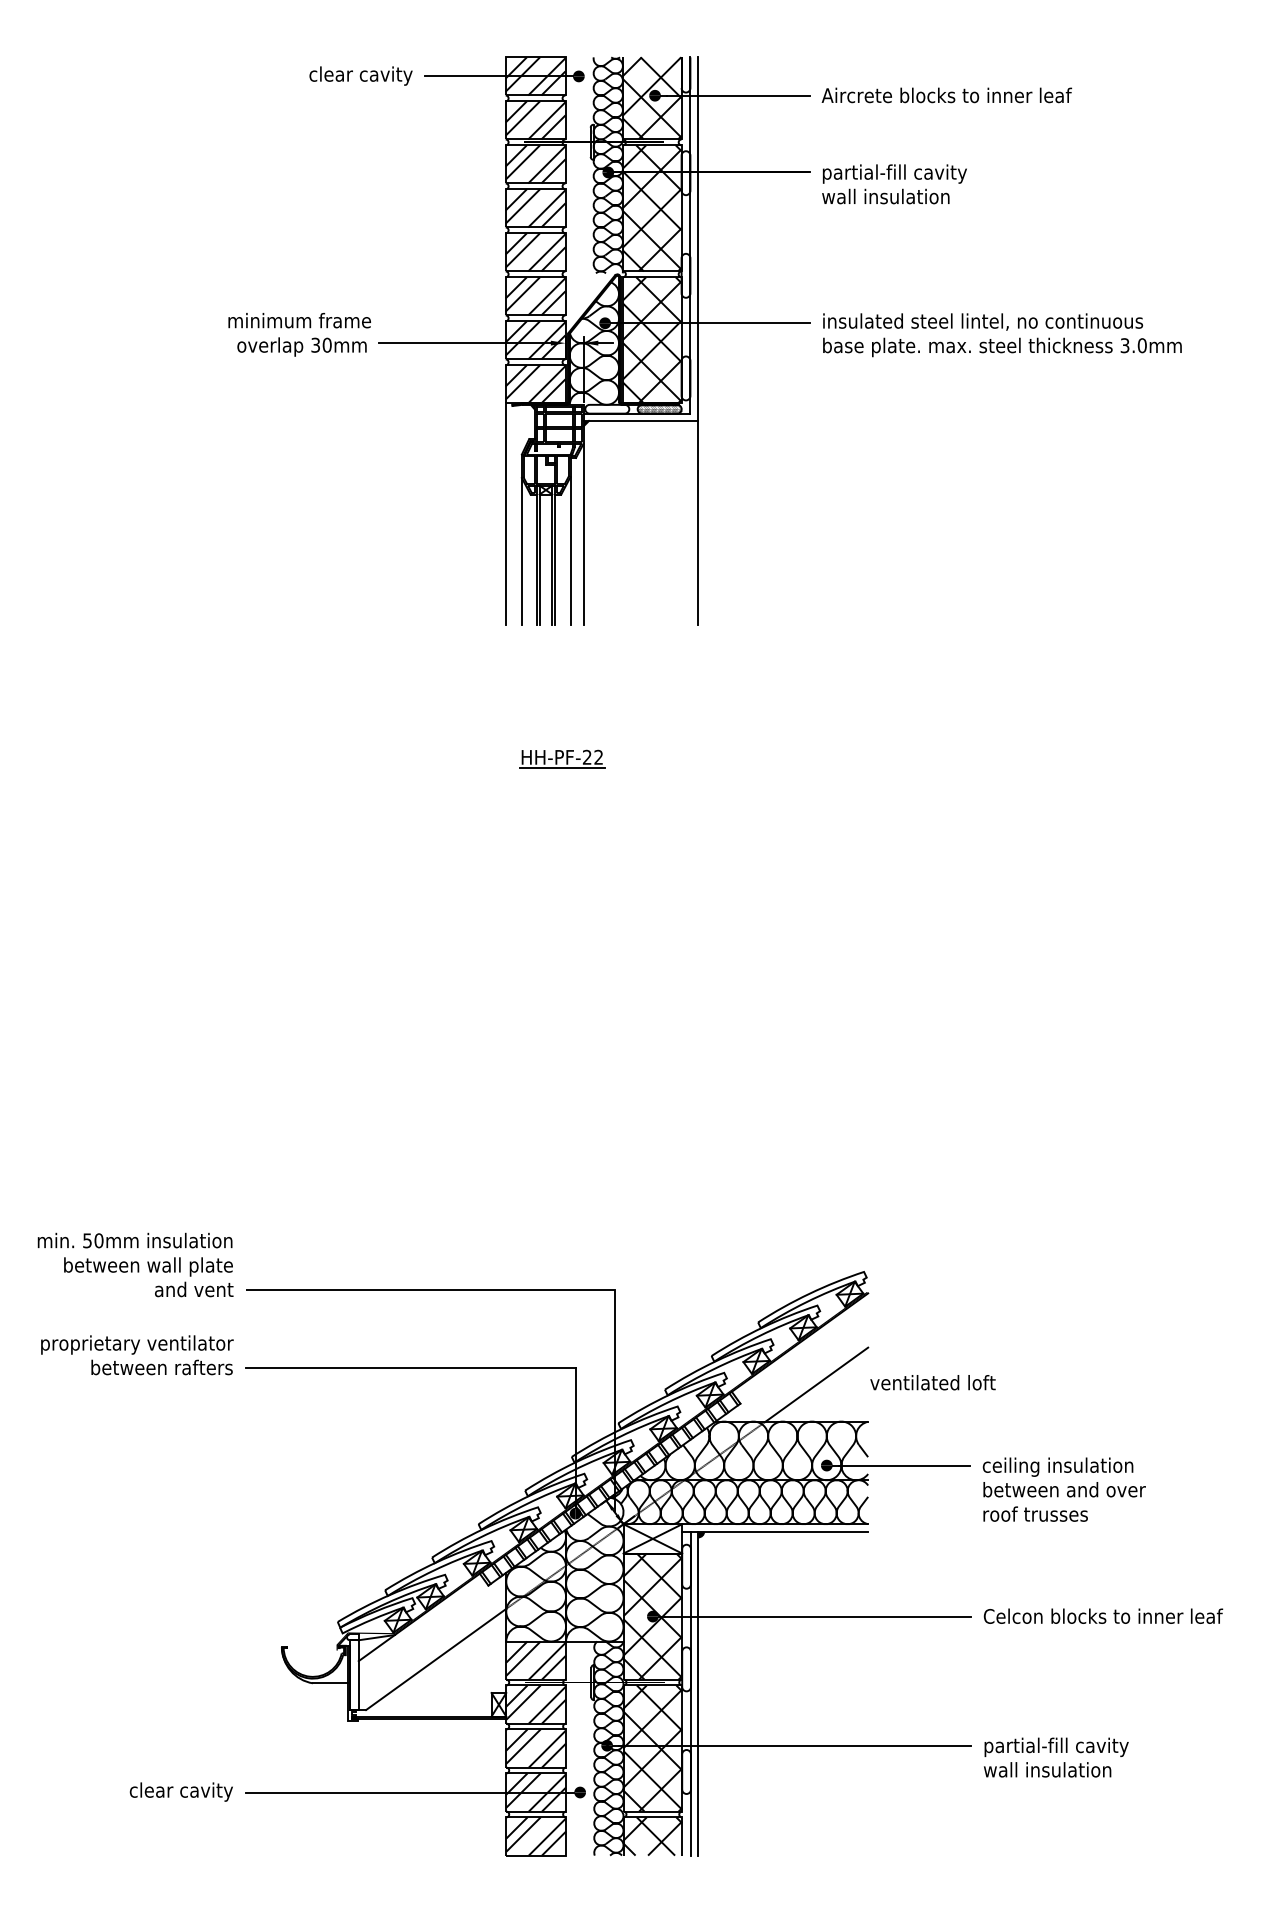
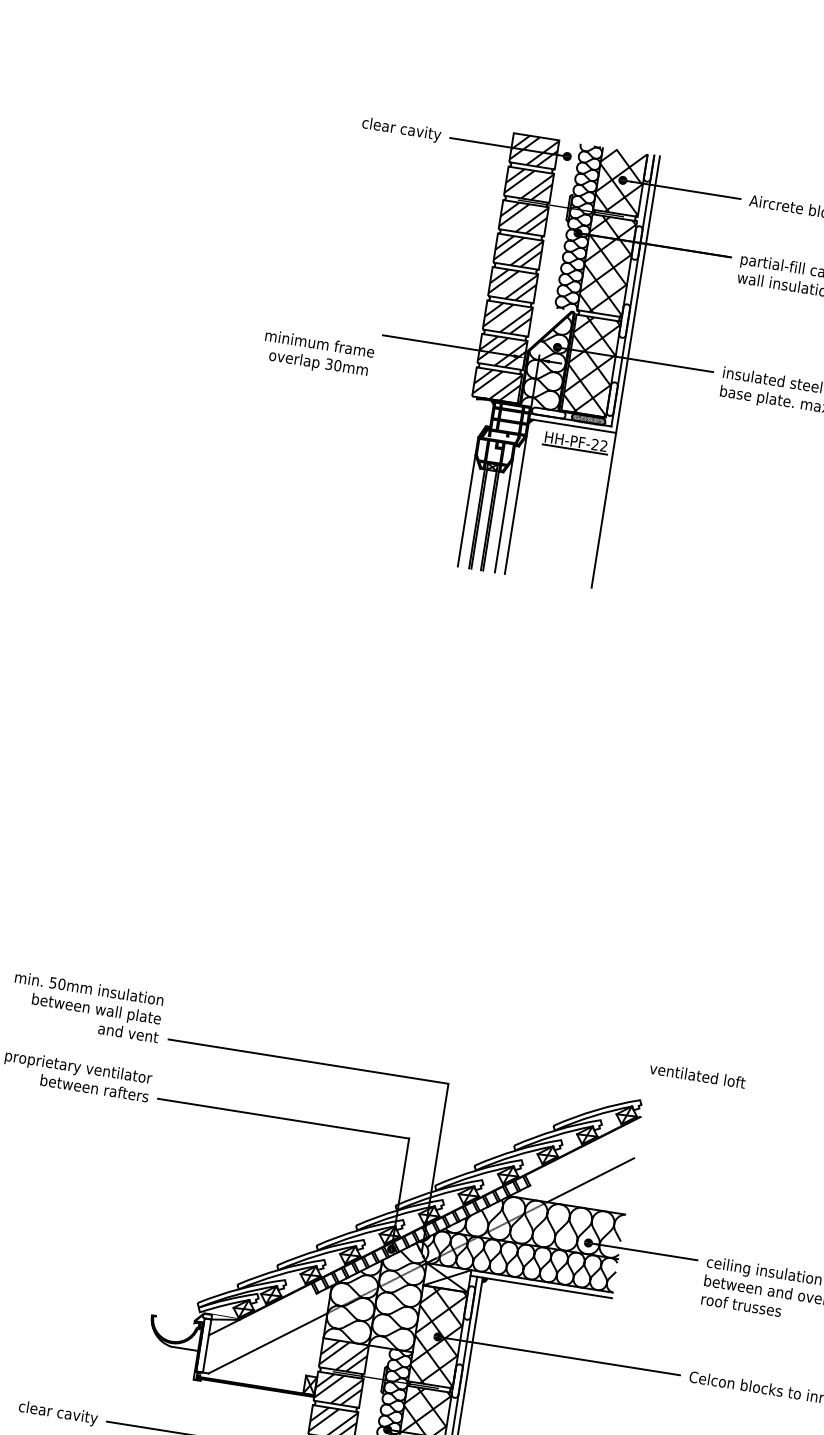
text: (299, 334) -> (318, 354), moved
line: (505, 513) -> (458, 480), removed
part: (562, 758) -> (576, 442), moved
text: (932, 1382) -> (697, 1075), moved

